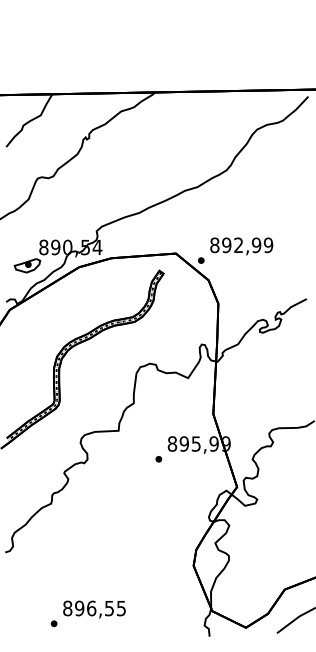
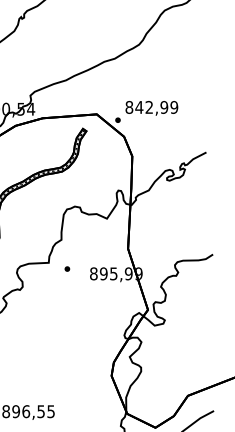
text: (226, 245) -> (139, 107), 892,99 -> 842,99
part: (158, 459) -> (67, 269), moved

